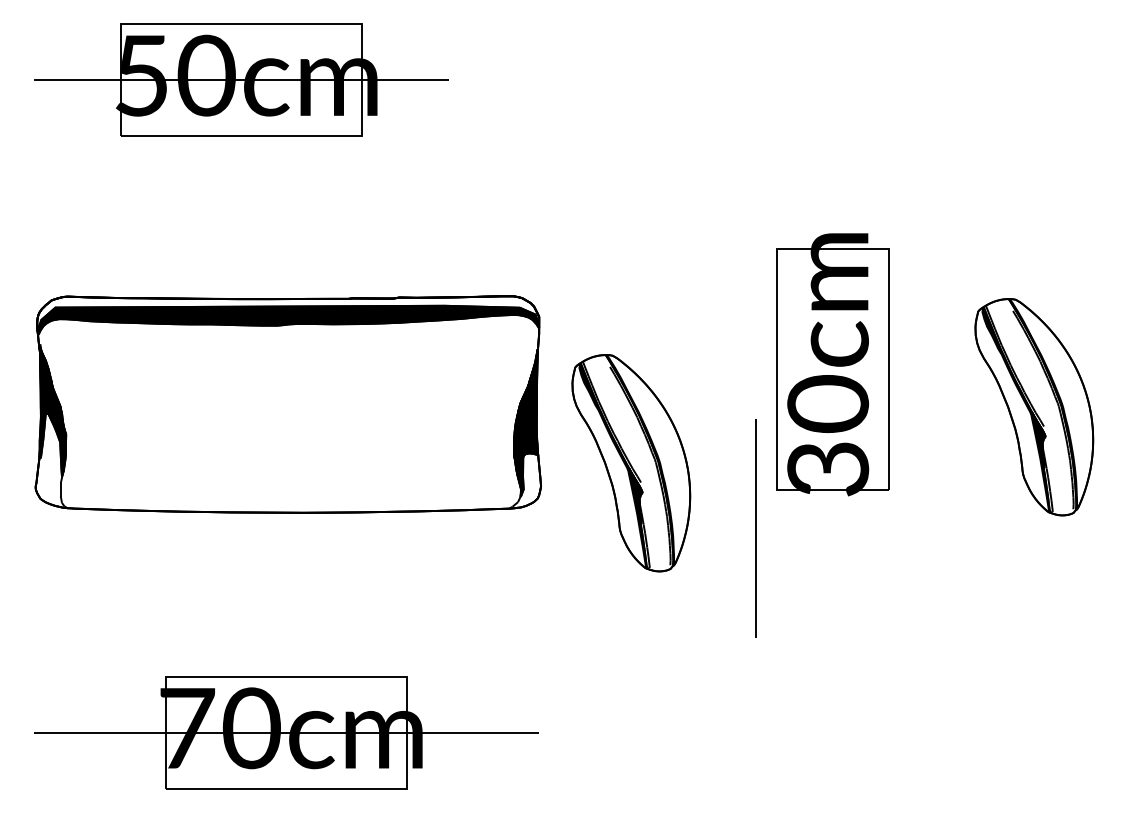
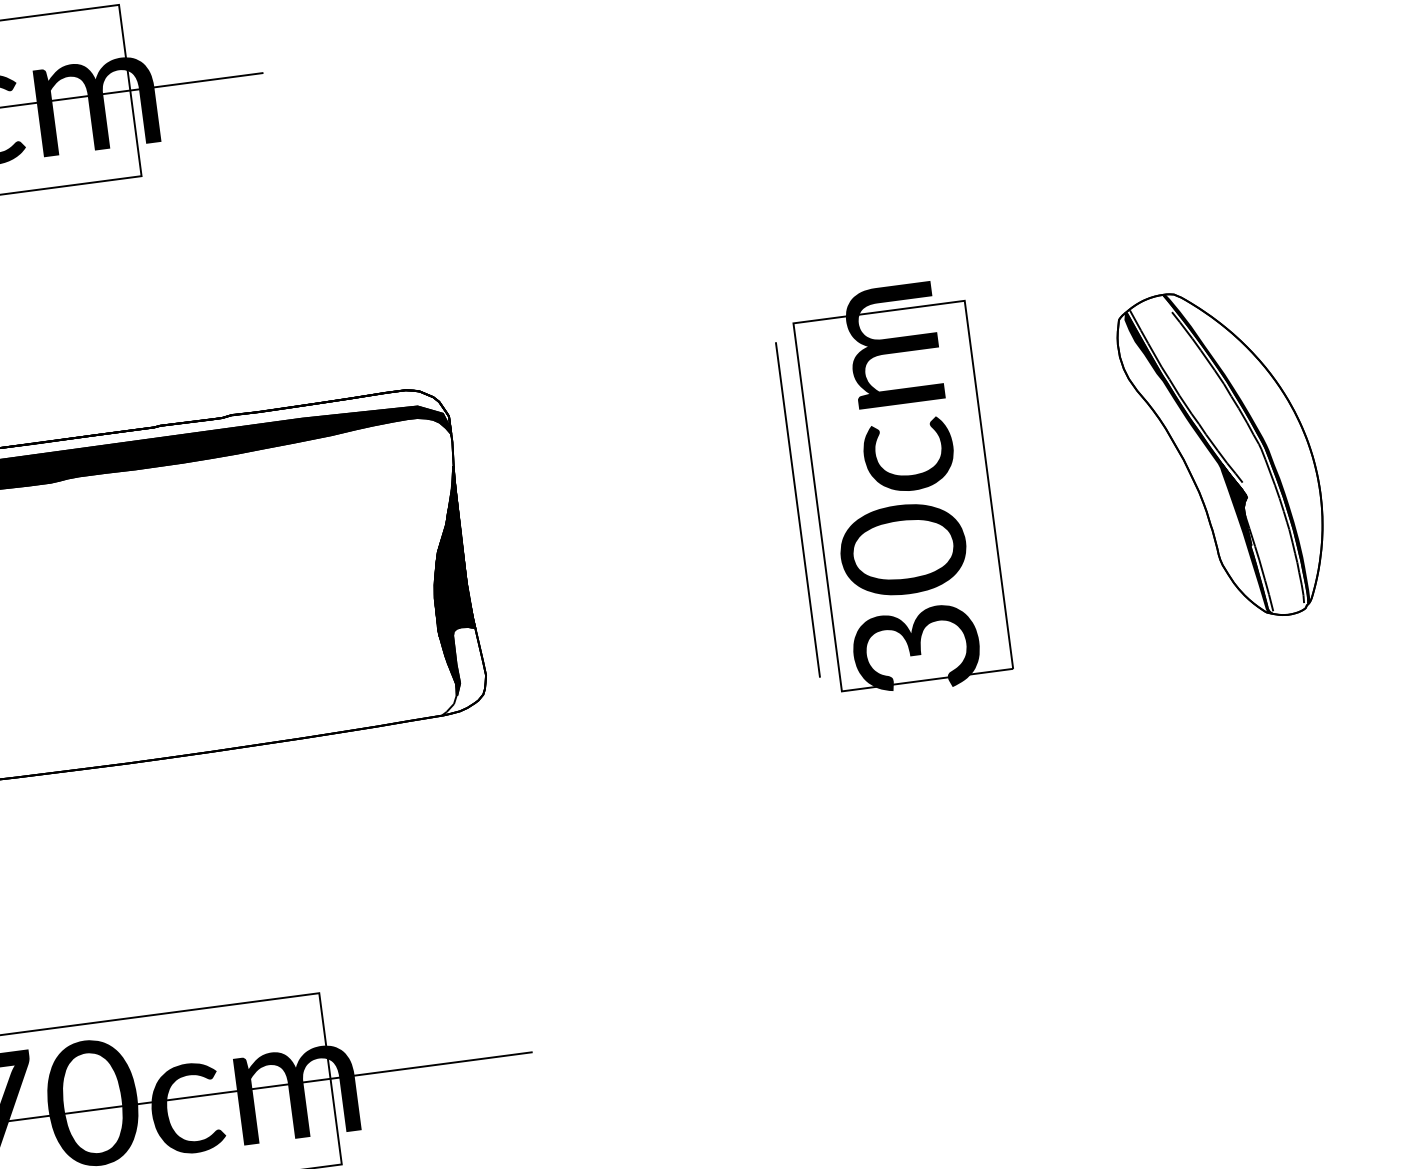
part: (832, 364) -> (902, 488), moved
part: (631, 463) -> (619, 622), removed
line: (755, 528) -> (797, 510), moved

